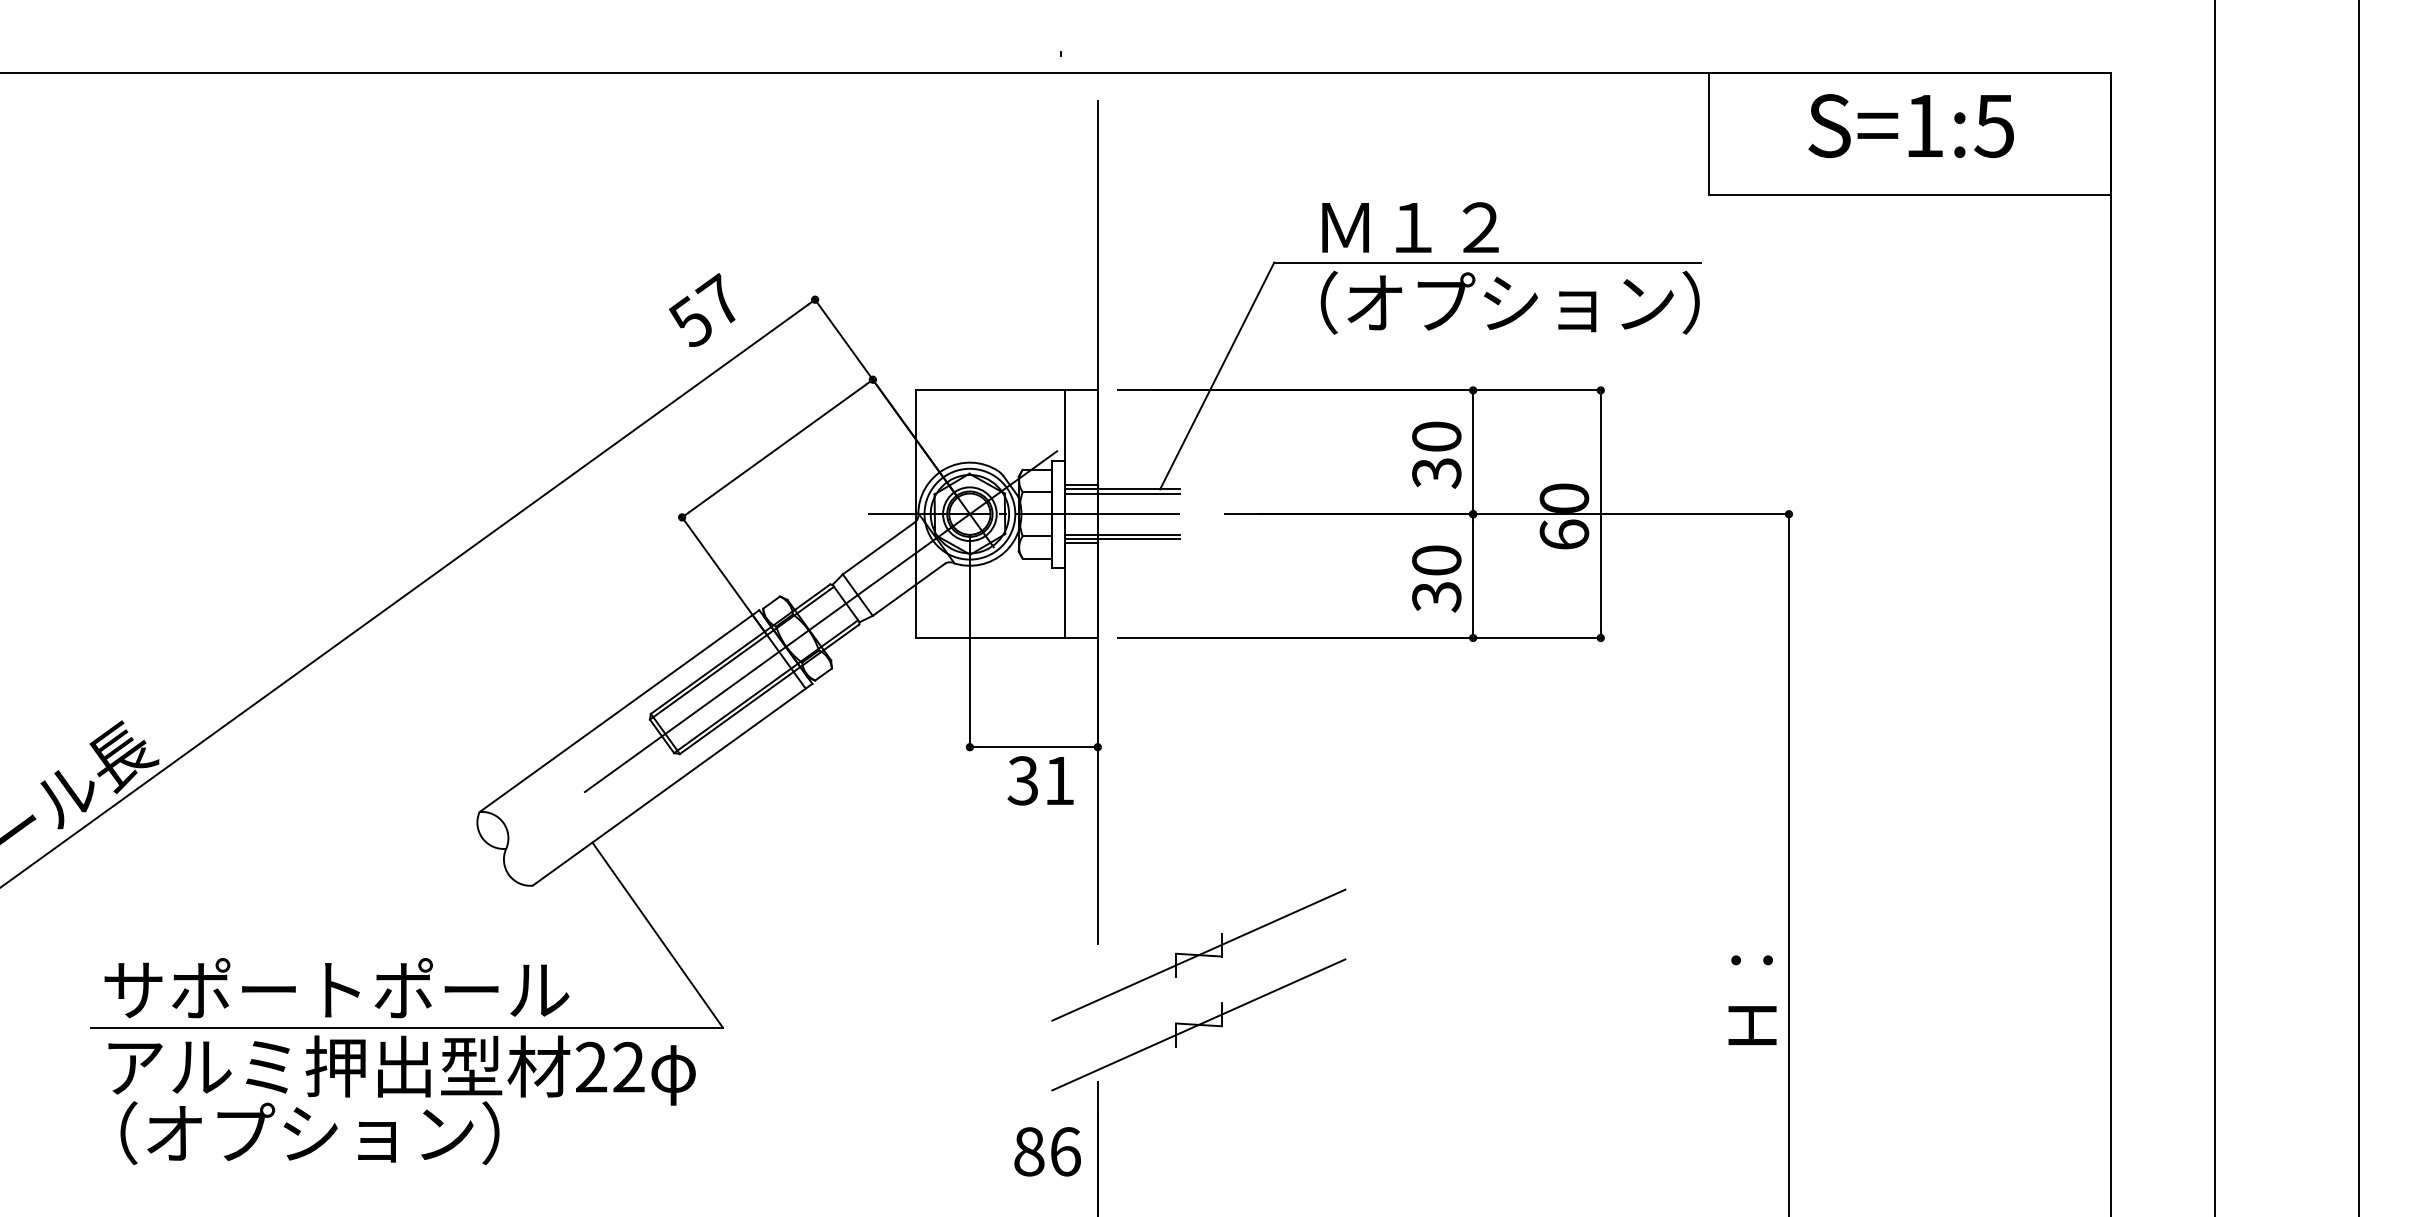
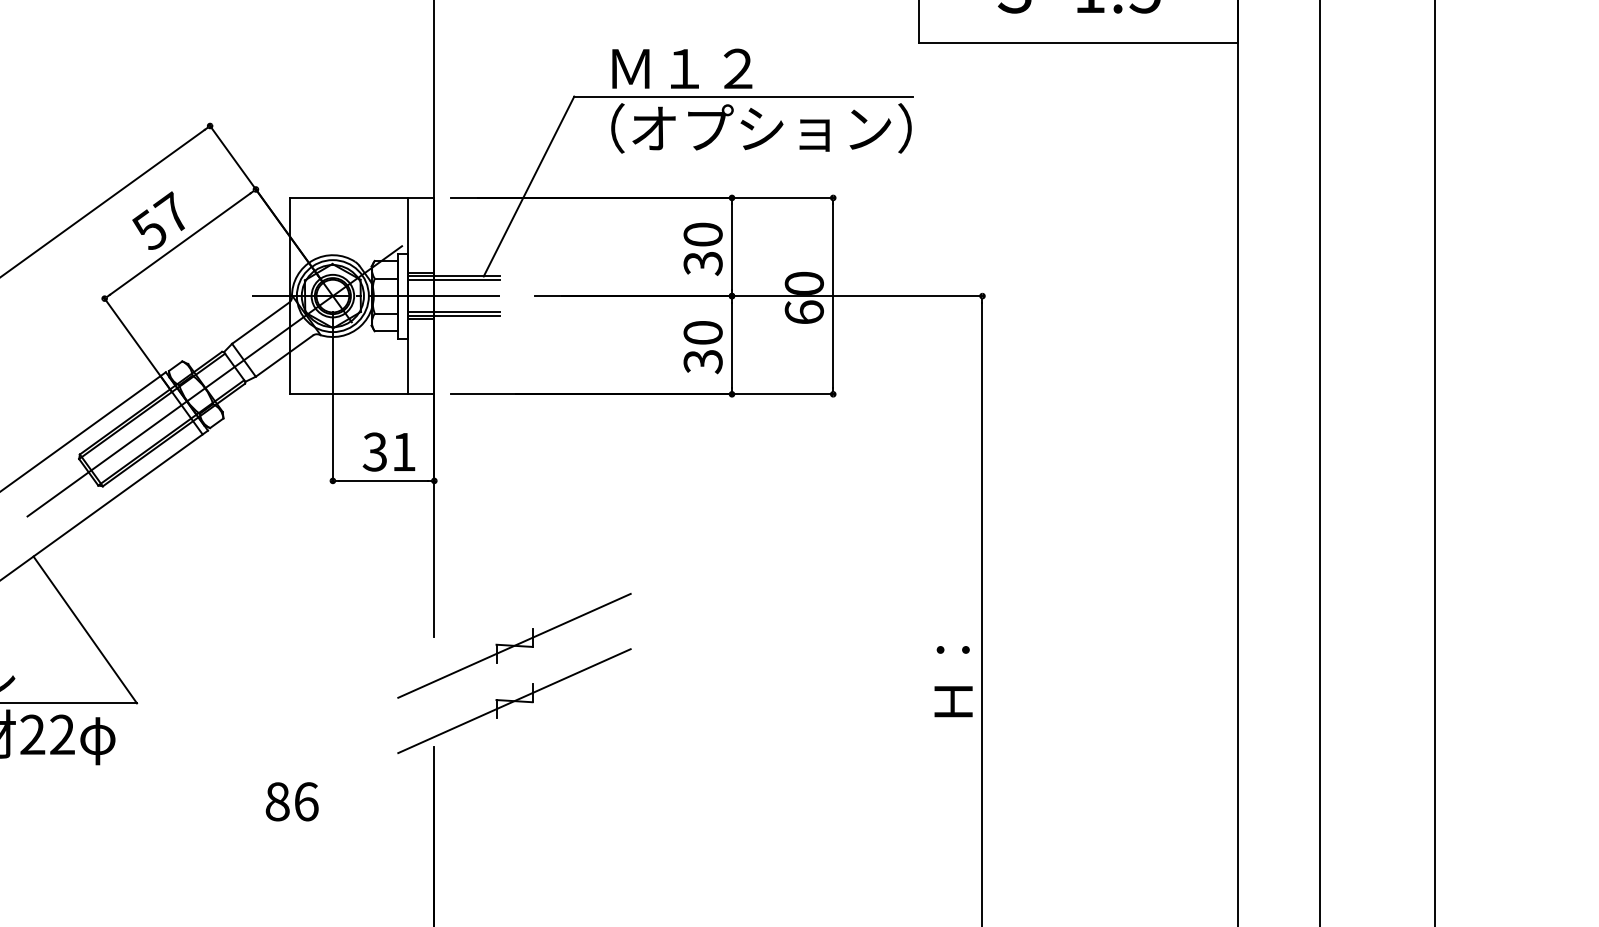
text: (702, 309) -> (158, 220), moved
text: (1040, 780) -> (388, 451), moved
text: (1047, 1151) -> (292, 801), moved

